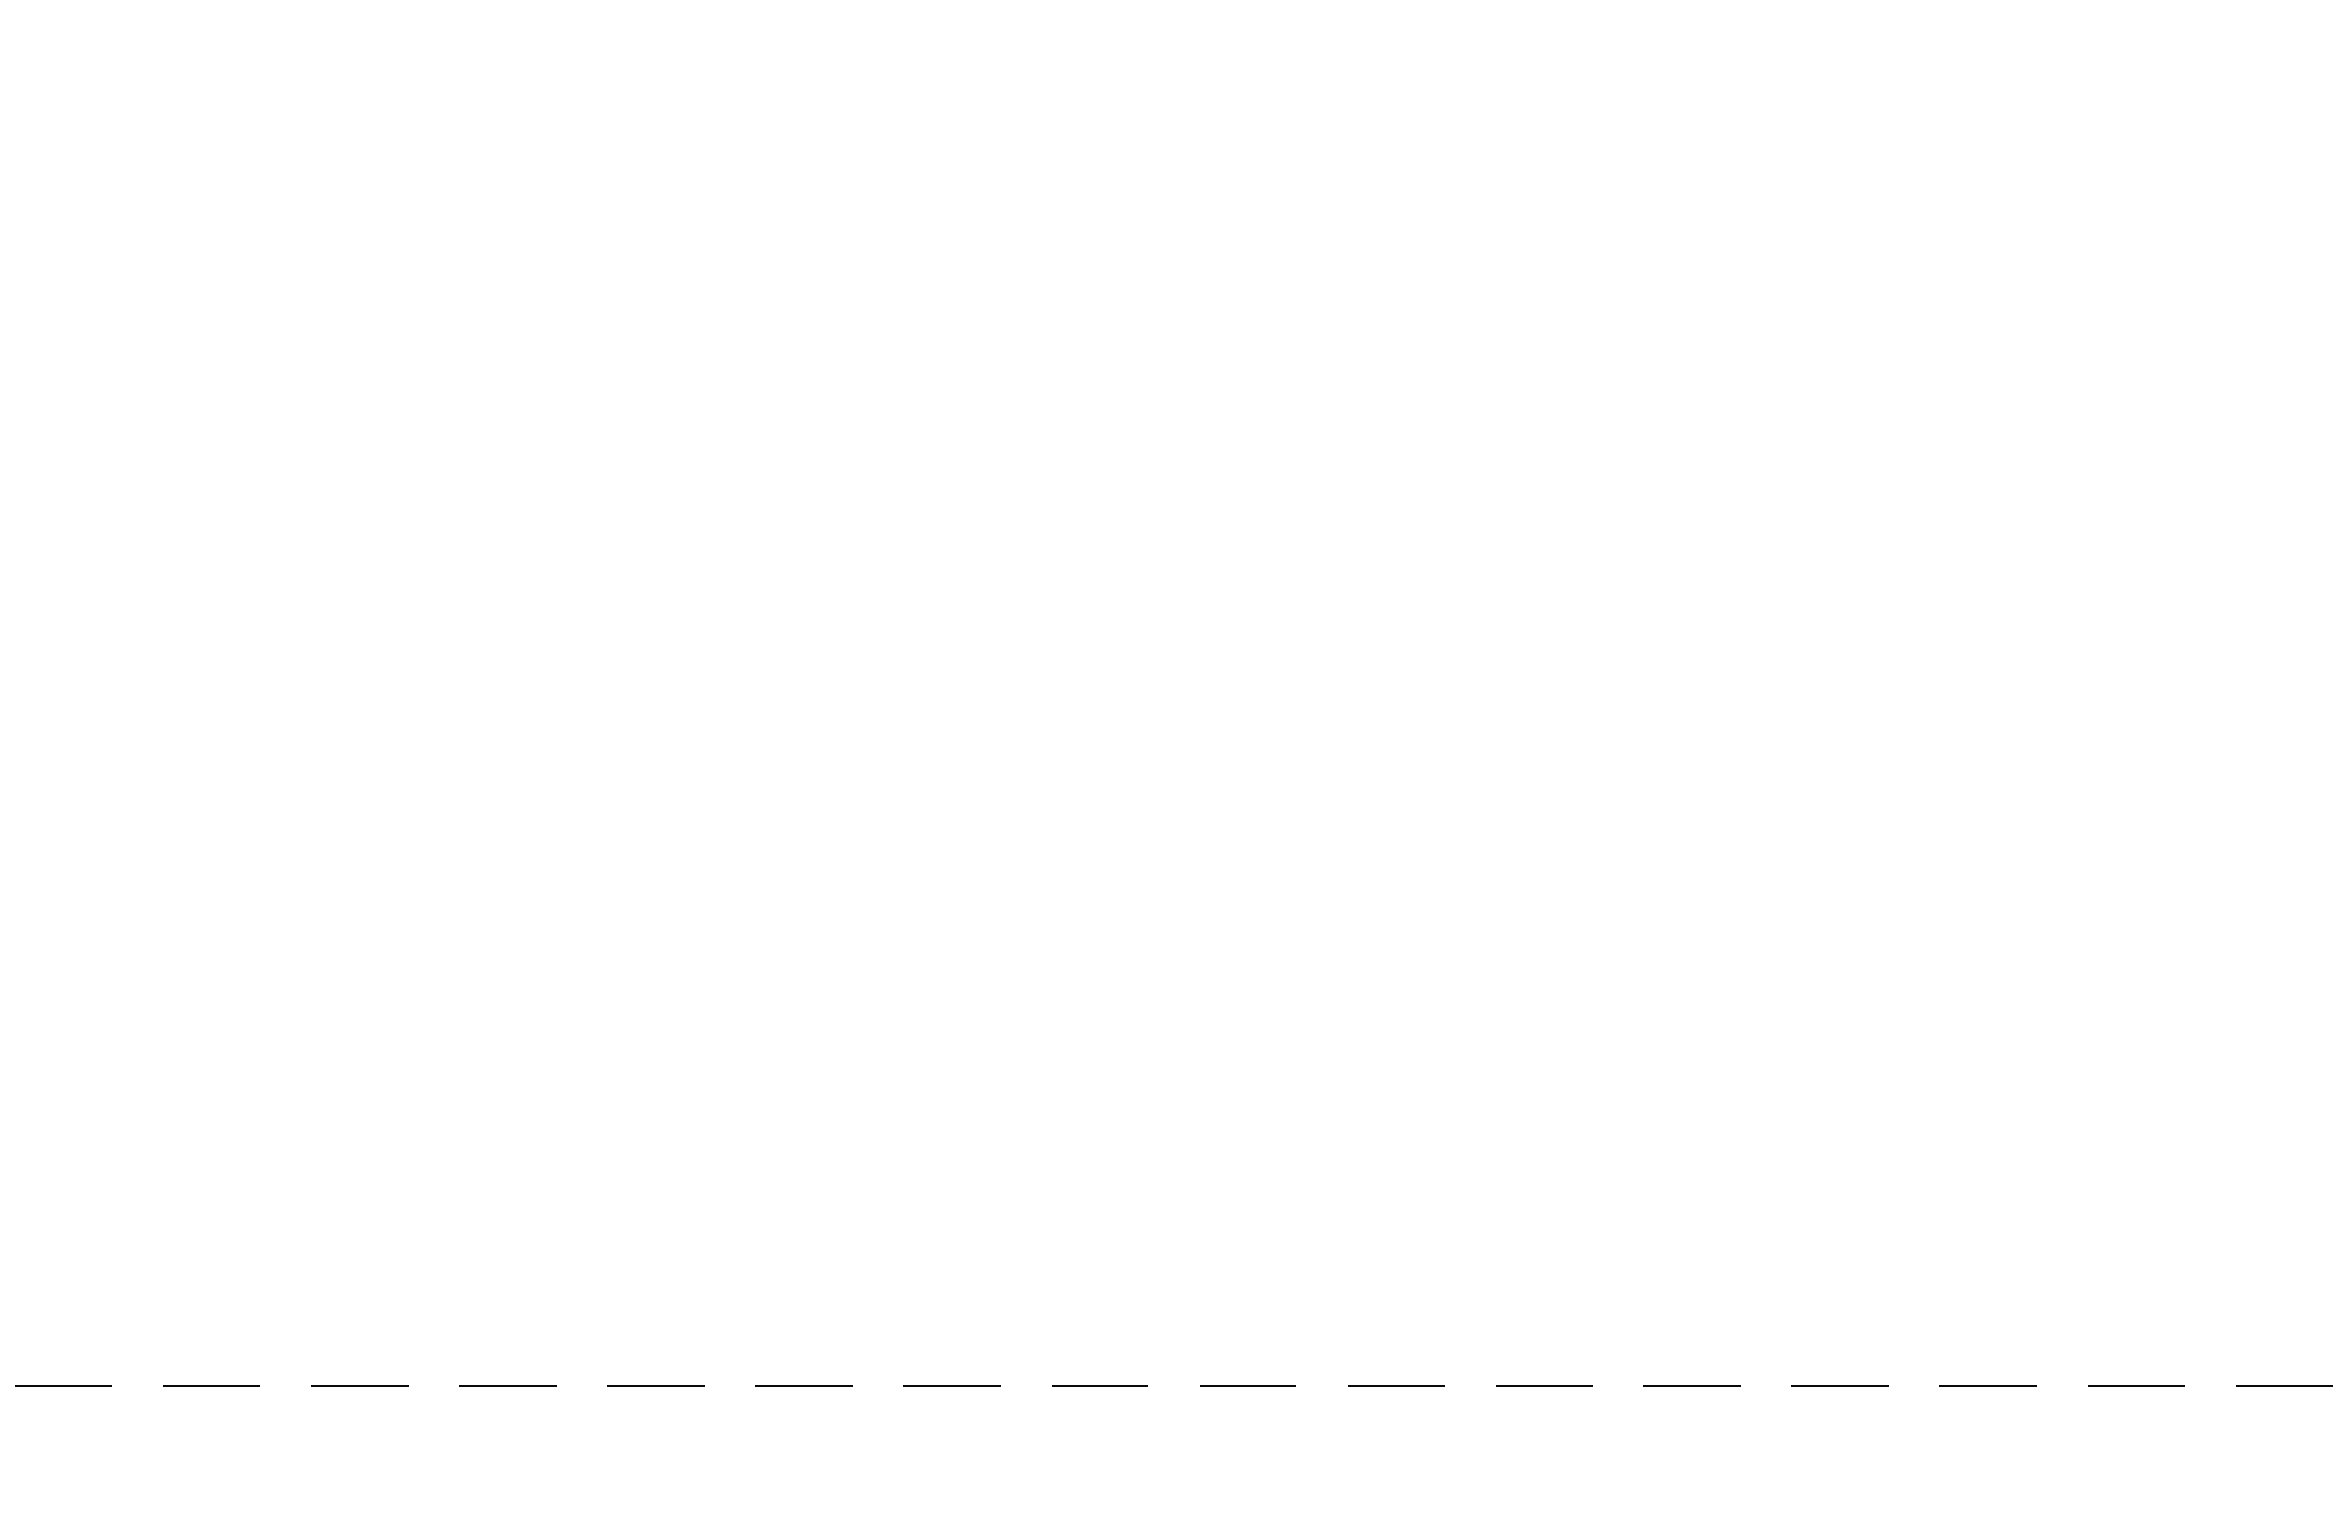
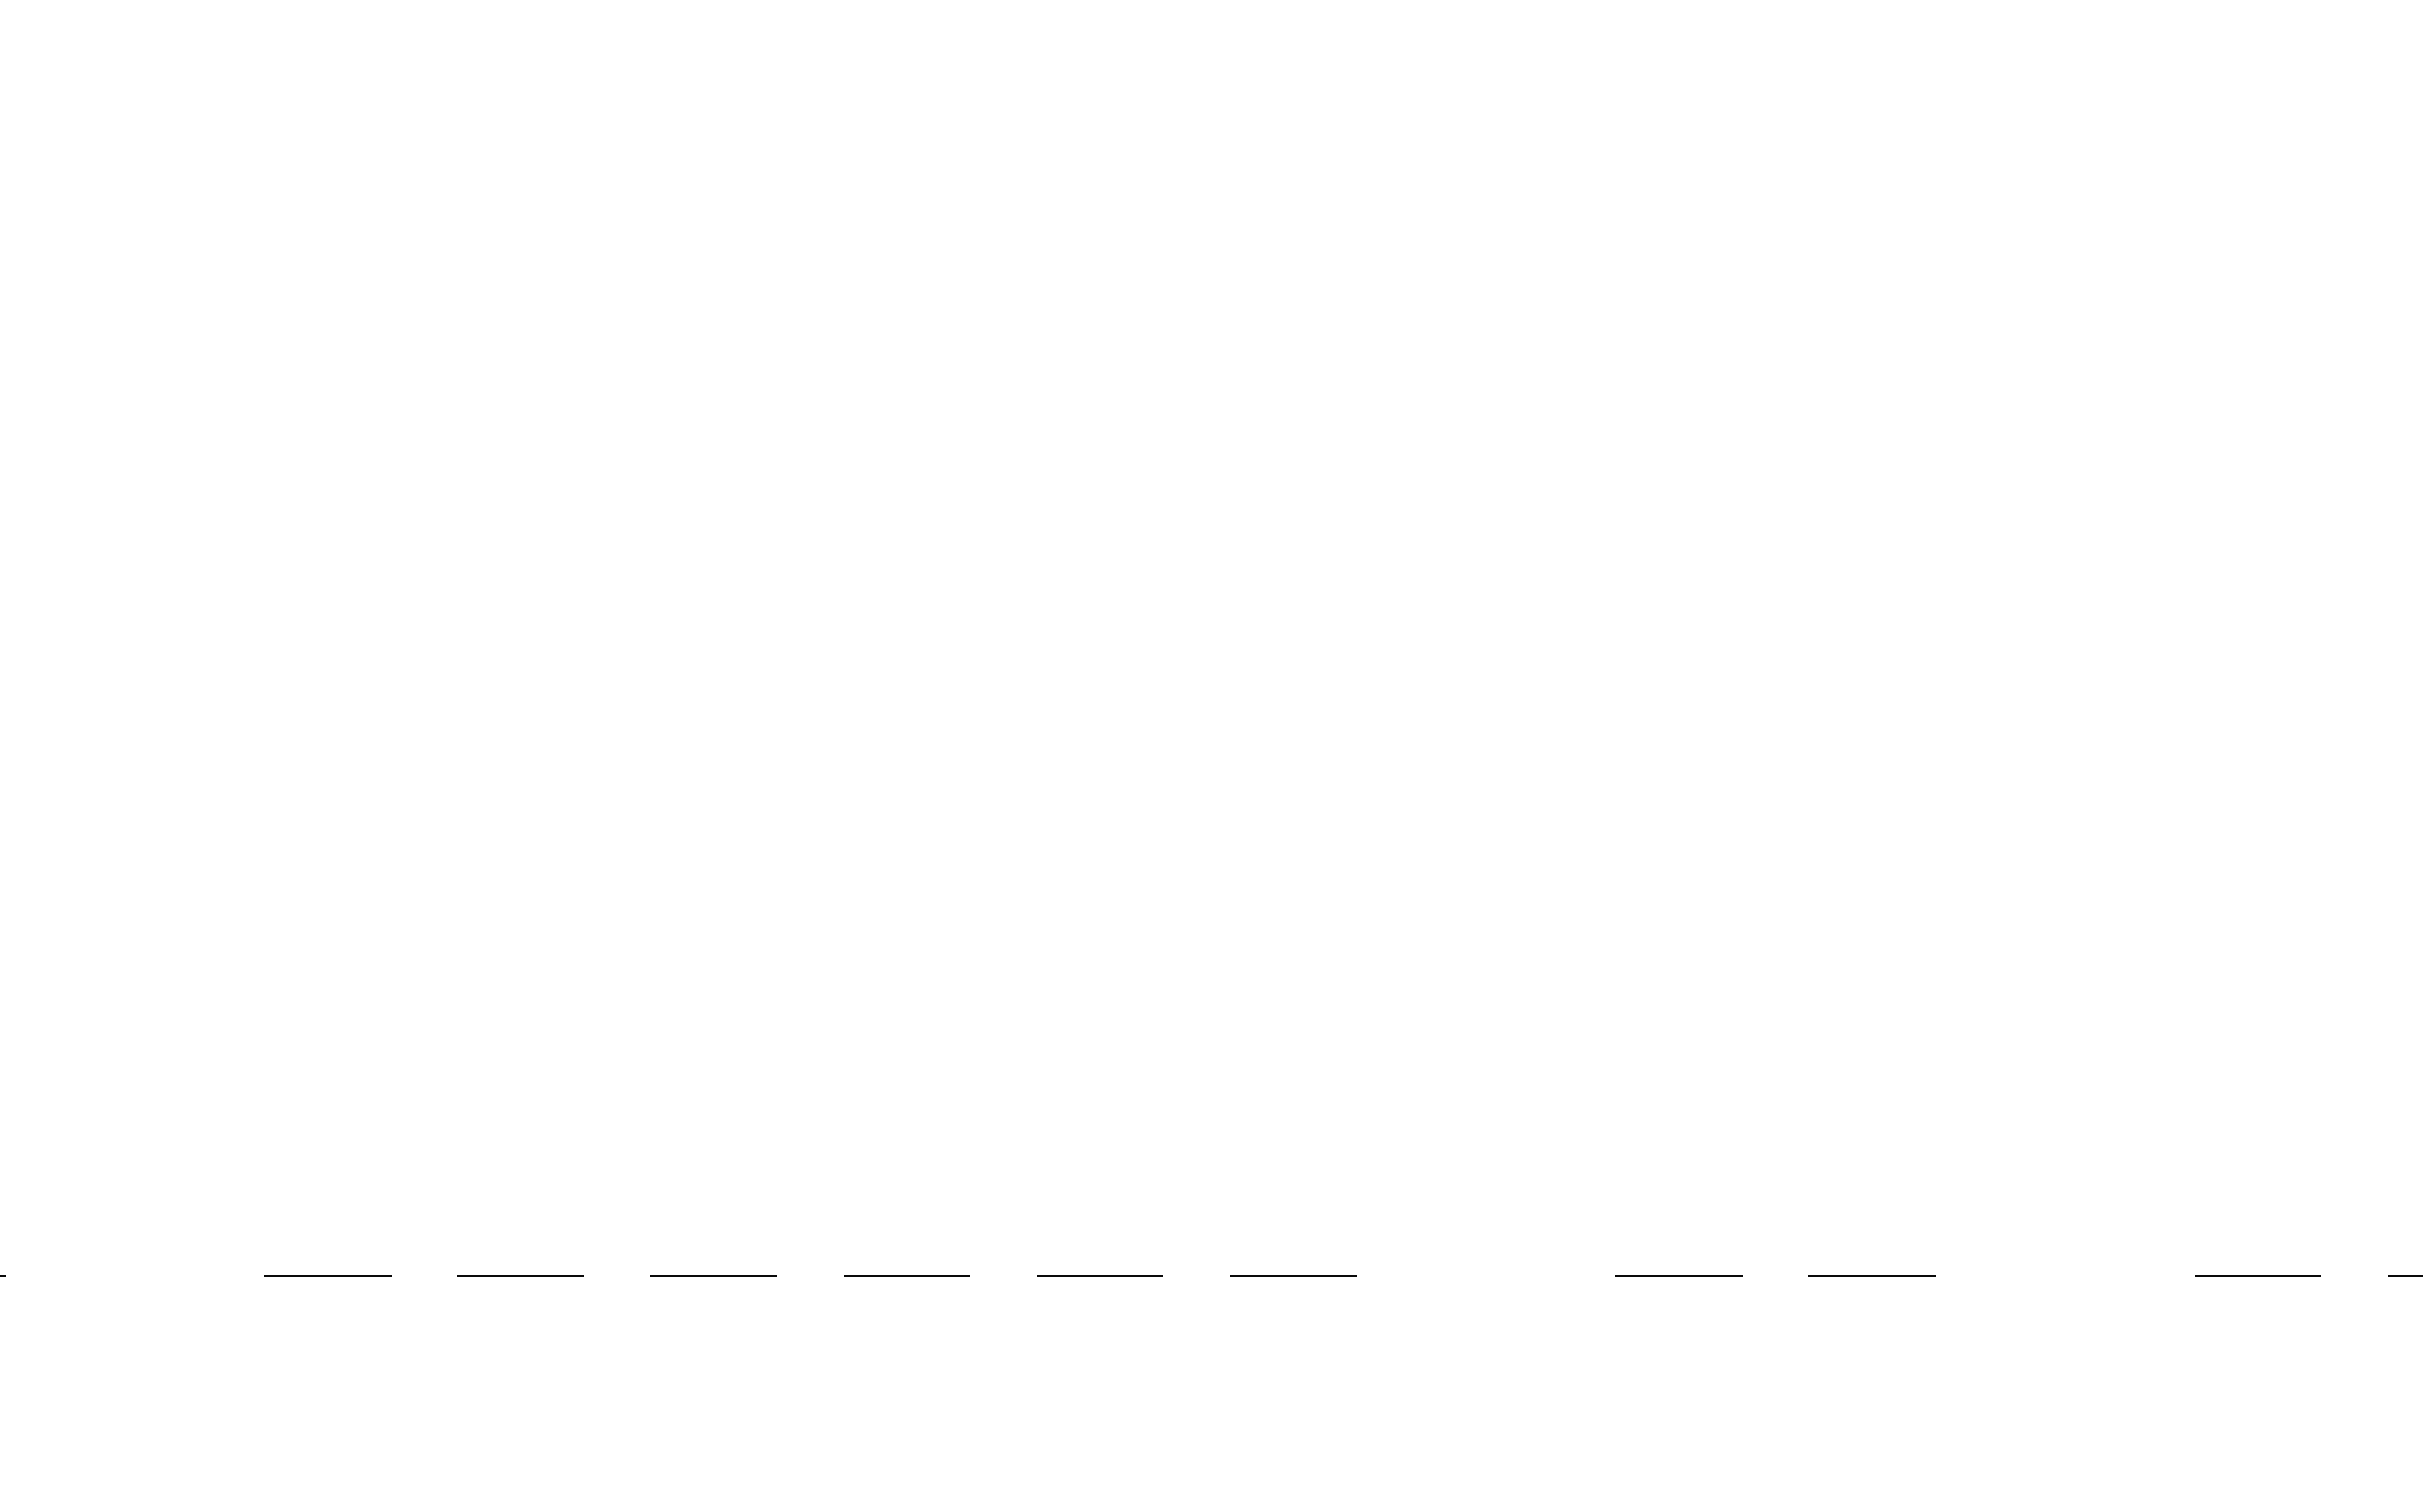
line: (507, 1385) -> (134, 1276), removed
line: (1544, 1385) -> (1486, 1276), removed
line: (1987, 1385) -> (2063, 1276), removed

